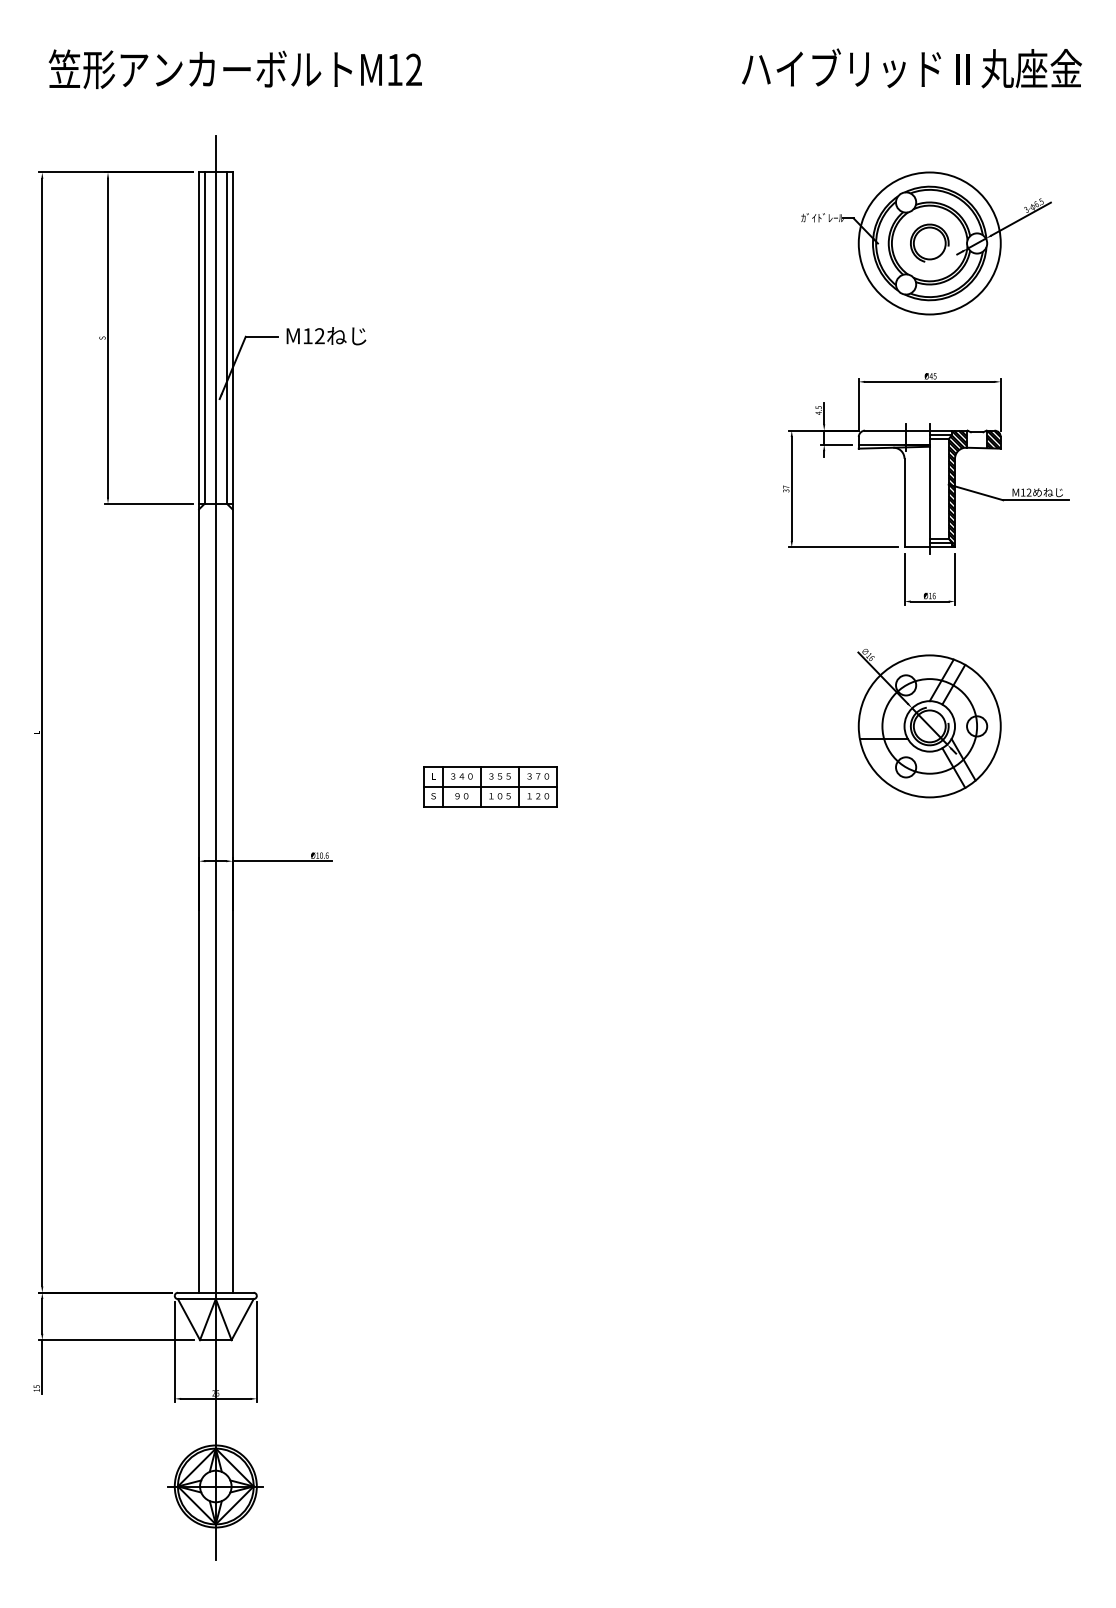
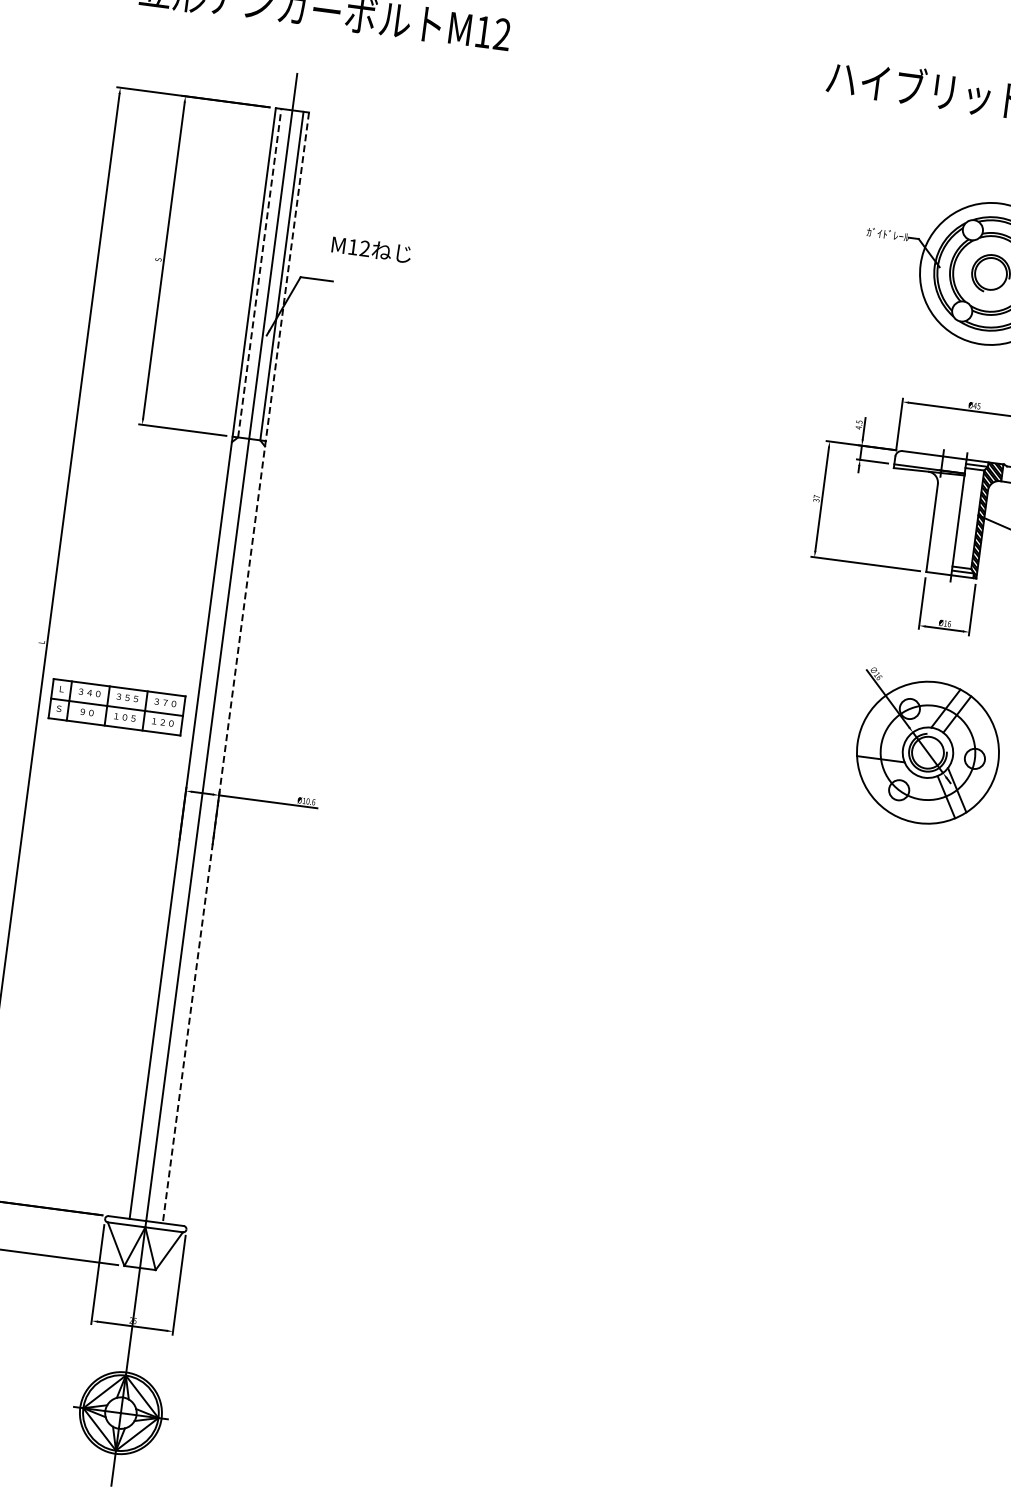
text: (326, 336) -> (371, 249), moved
line: (204, 338) -> (259, 273), solid -> dashed
line: (232, 733) -> (235, 668), solid -> dashed
part: (490, 786) -> (116, 706), moved

